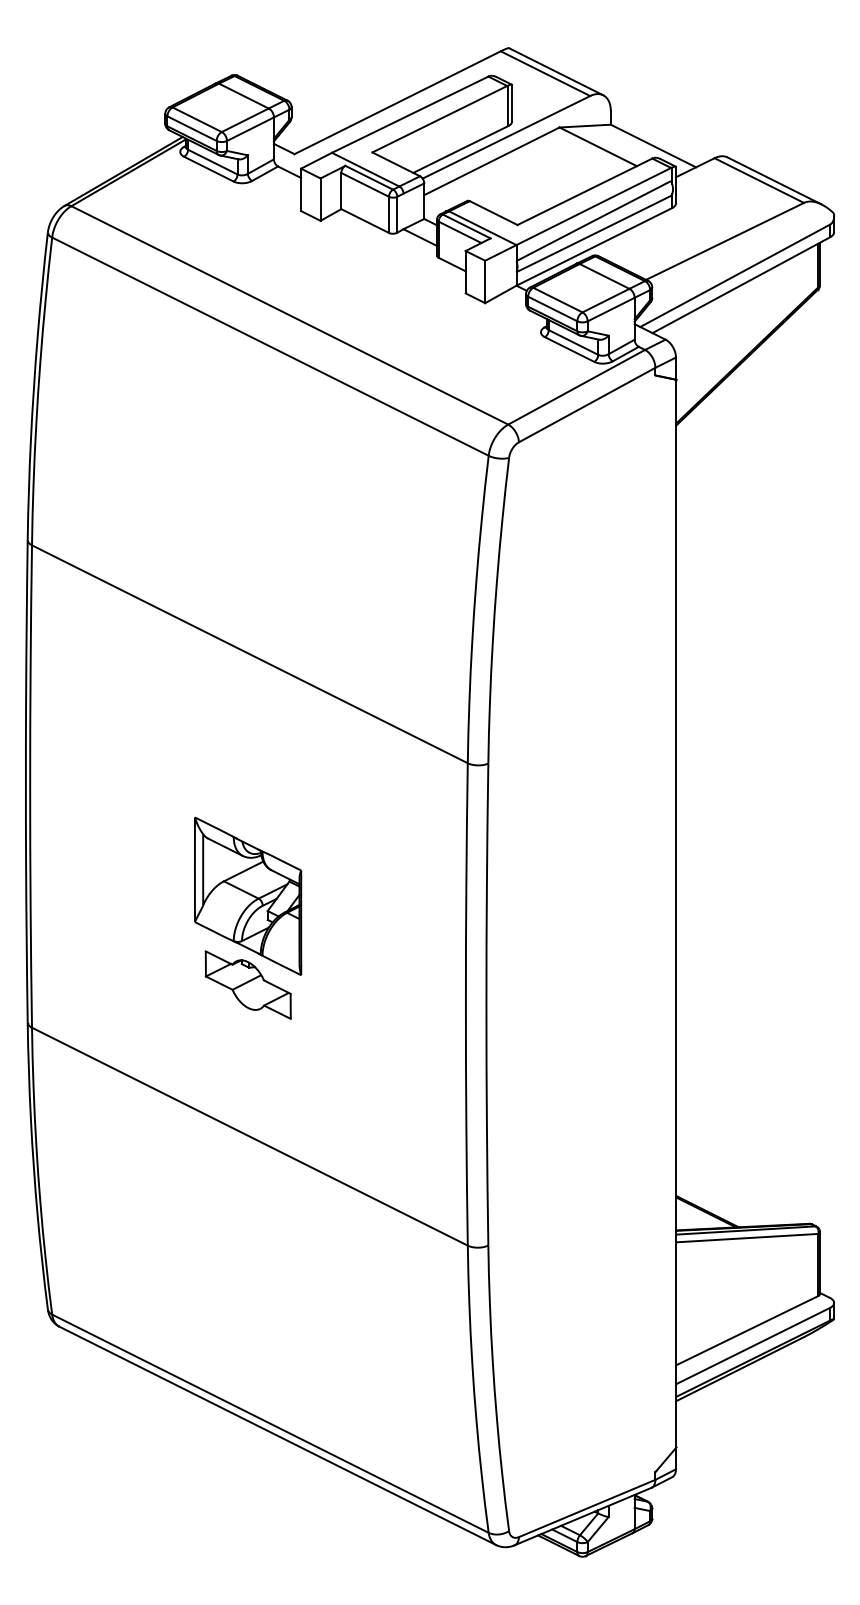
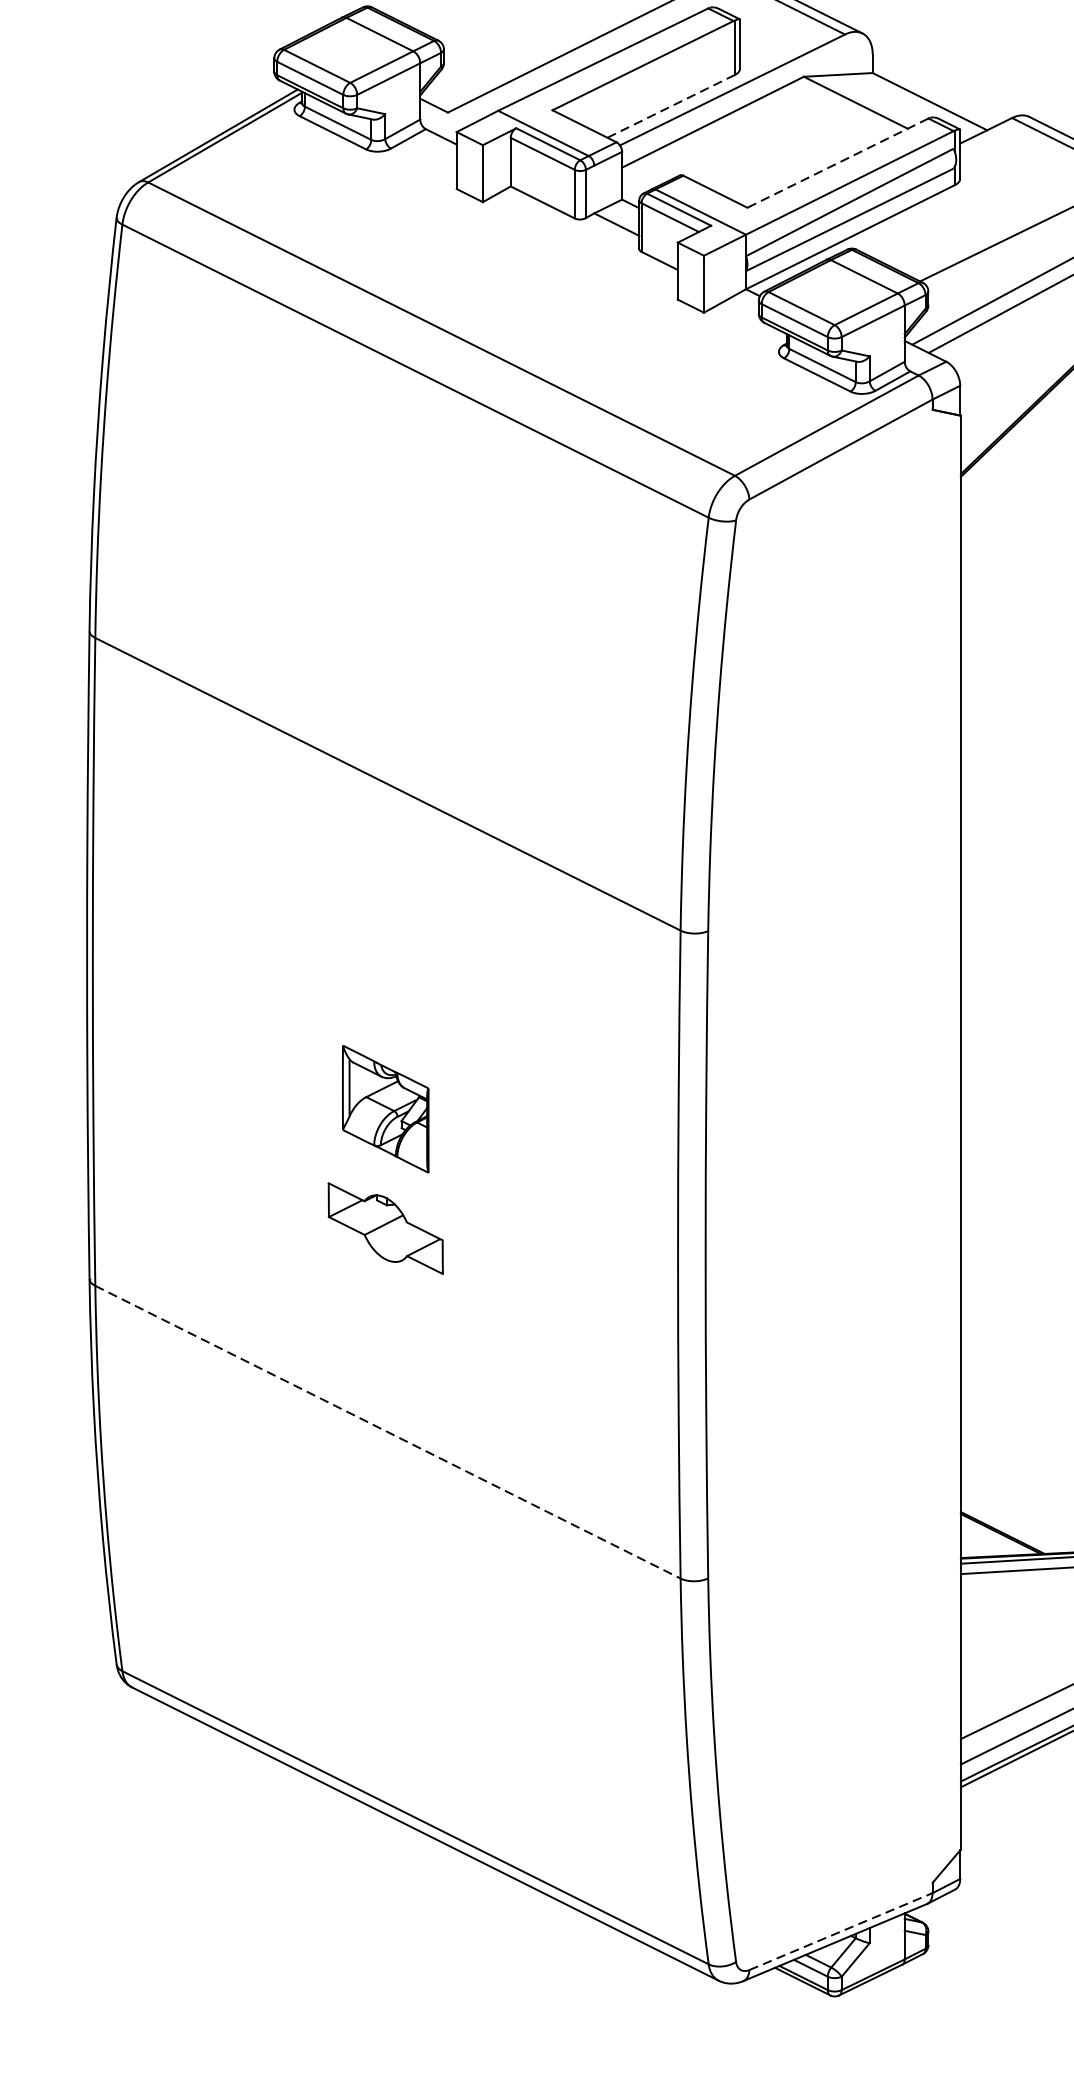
line: (460, 149) -> (670, 106), solid -> dashed
line: (584, 192) -> (837, 164), solid -> dashed
part: (248, 895) -> (386, 1108), size x0.6
line: (249, 1136) -> (387, 1431), solid -> dashed
line: (587, 1508) -> (841, 1931), solid -> dashed

